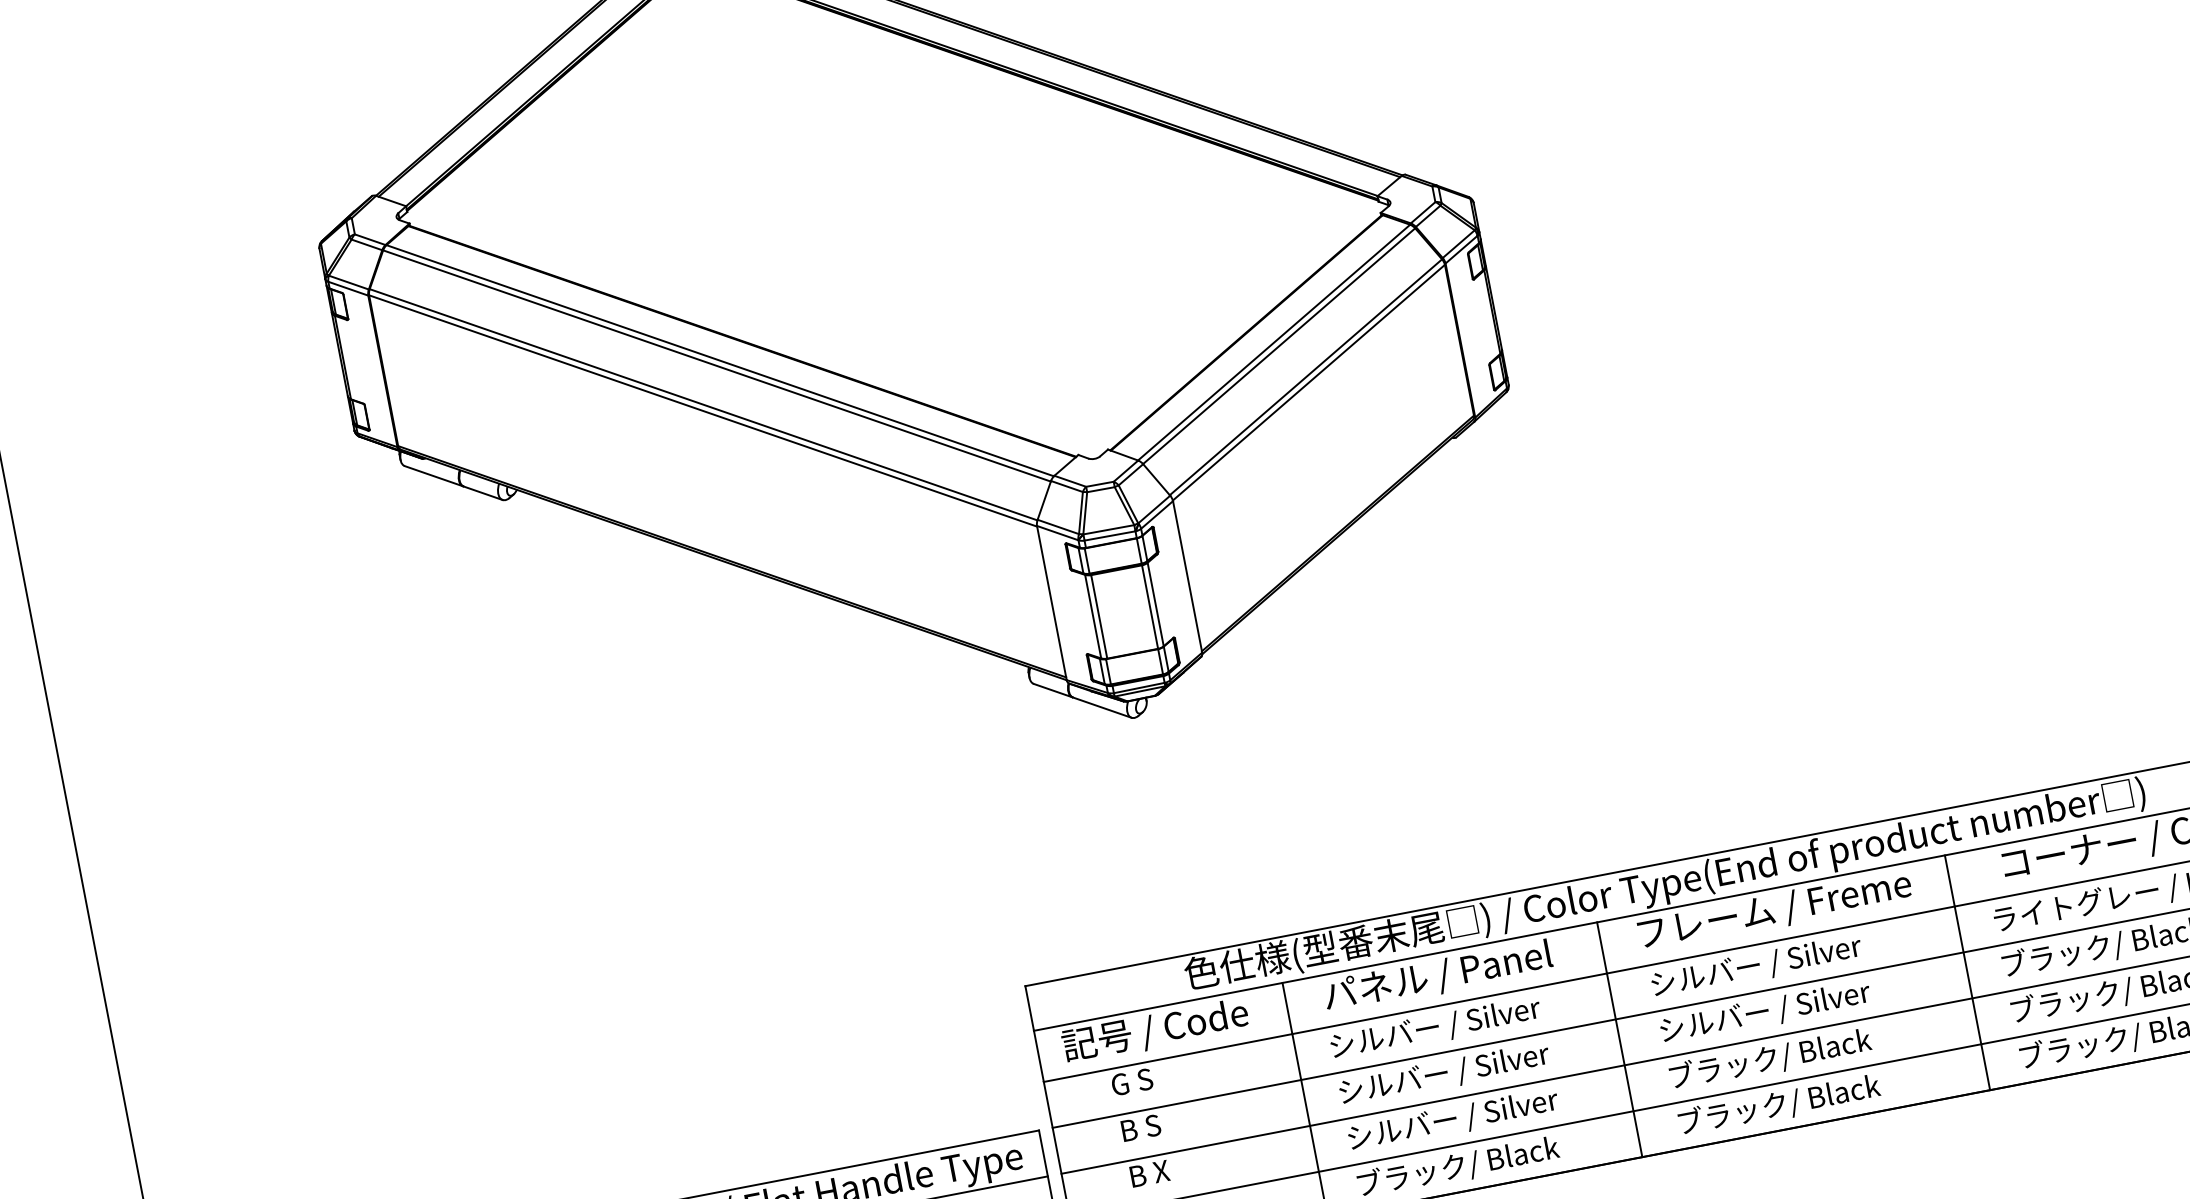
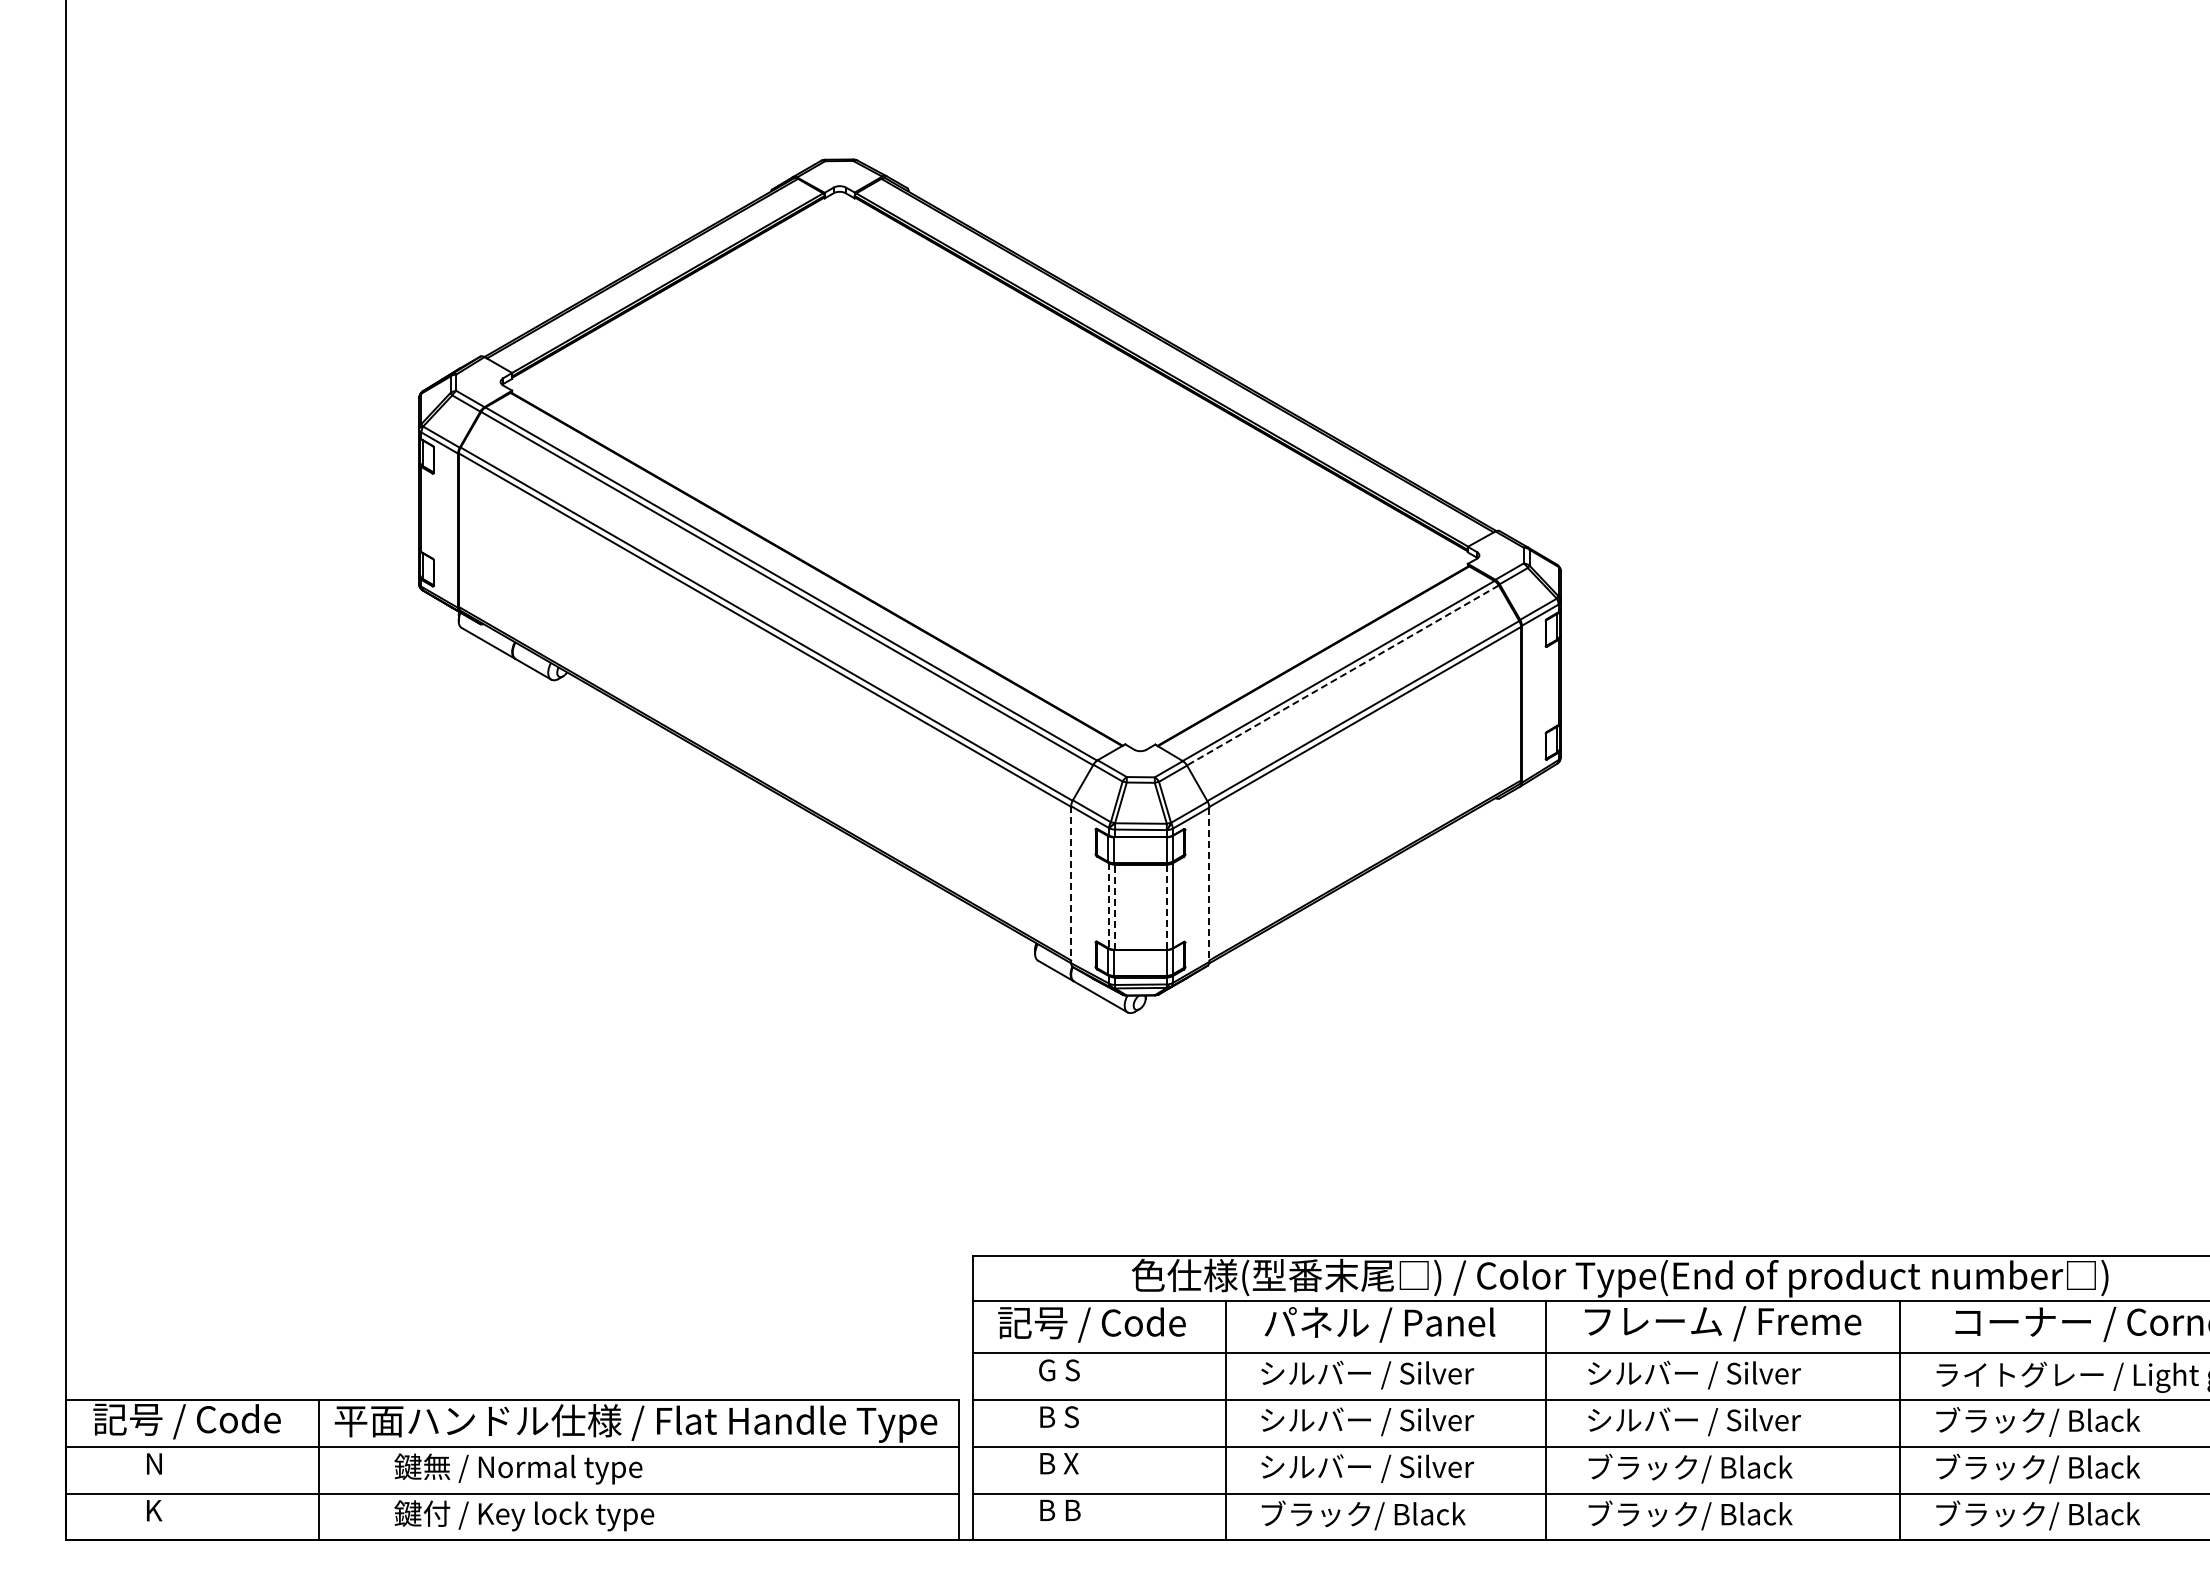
line: (1278, 346) -> (1342, 675), solid -> dashed
line: (1187, 577) -> (1209, 885), solid -> dashed
line: (1052, 602) -> (1071, 884), solid -> dashed
line: (1149, 607) -> (1166, 907), solid -> dashed
line: (1093, 616) -> (1109, 905), solid -> dashed
line: (1099, 617) -> (1115, 907), solid -> dashed

